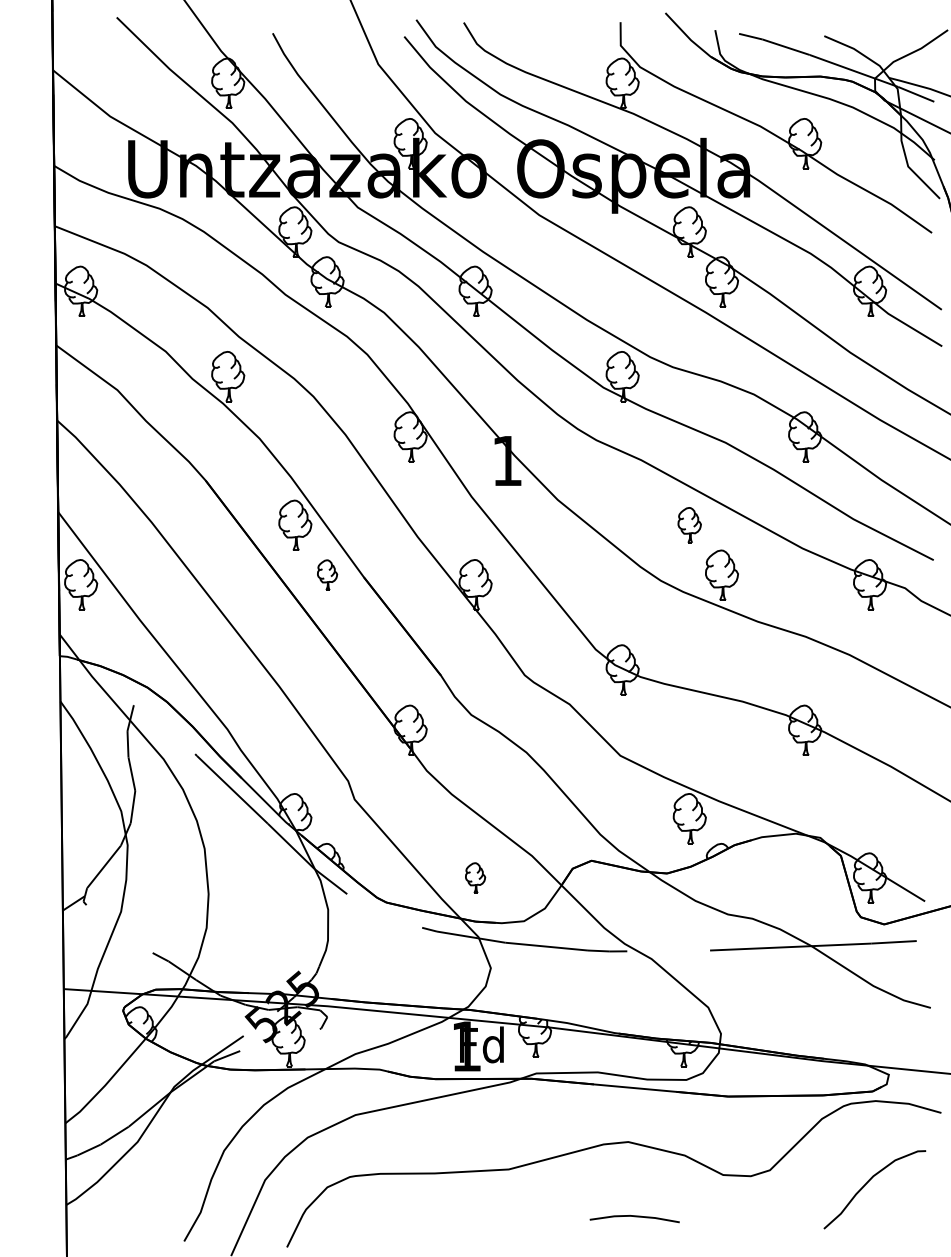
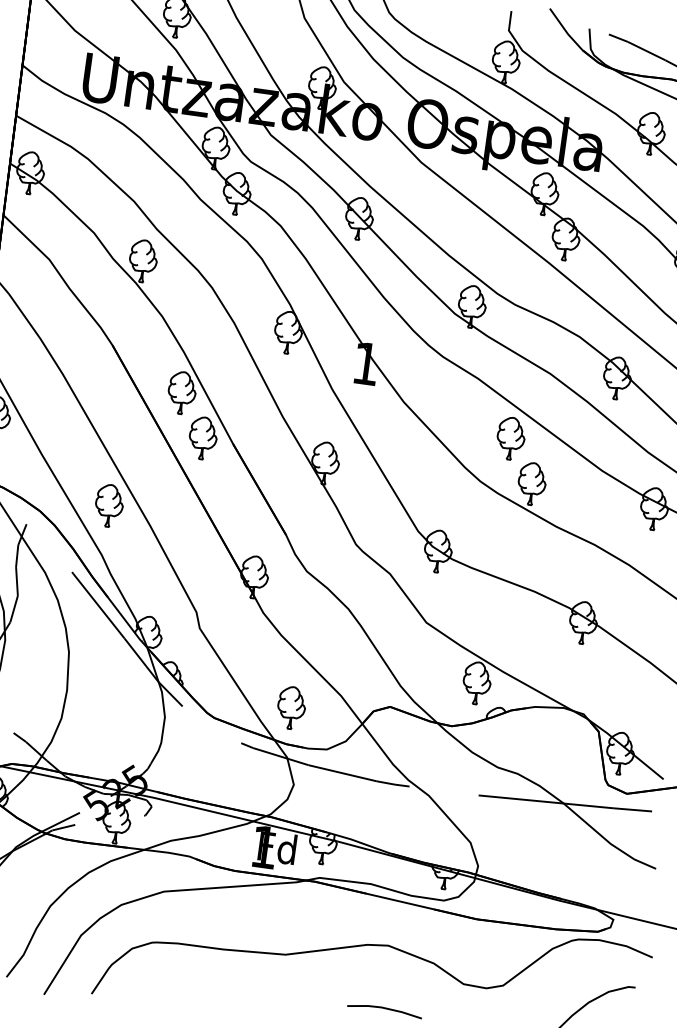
part: (689, 524) -> (510, 437), size x1.43
part: (327, 574) -> (203, 437), size x1.67
part: (228, 669) -> (109, 505), added
part: (475, 877) -> (291, 707), size x1.67

